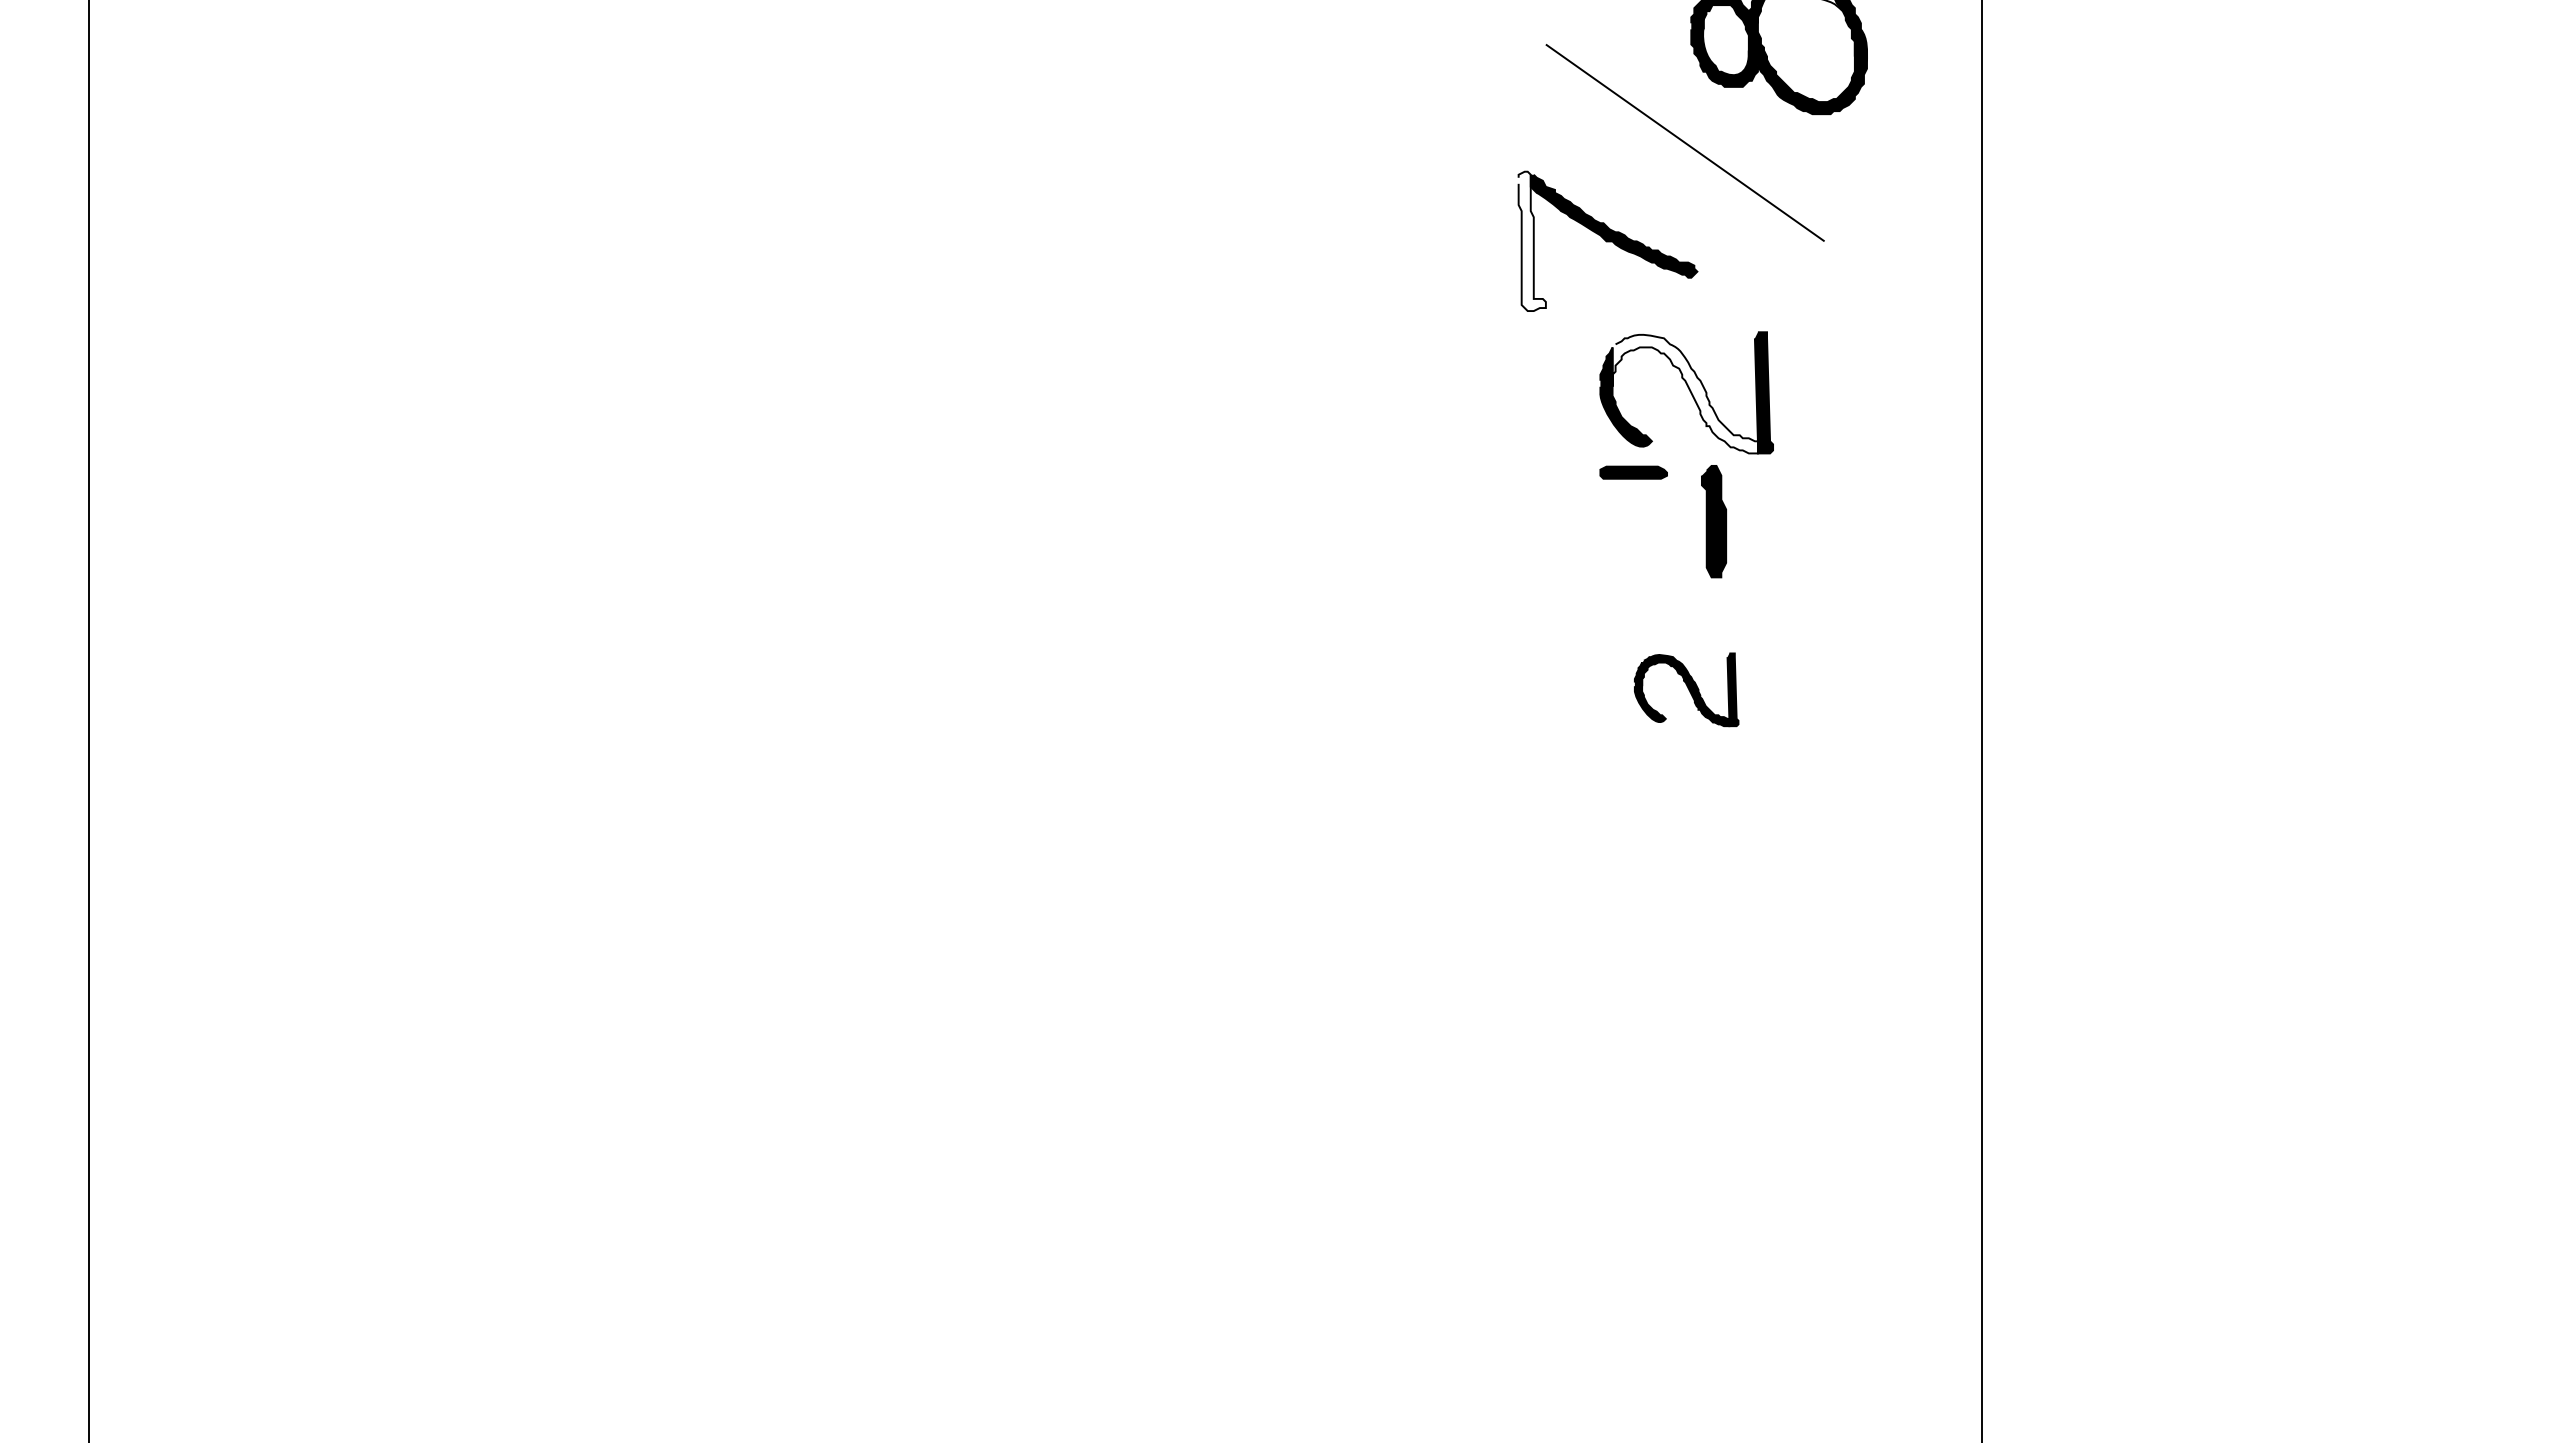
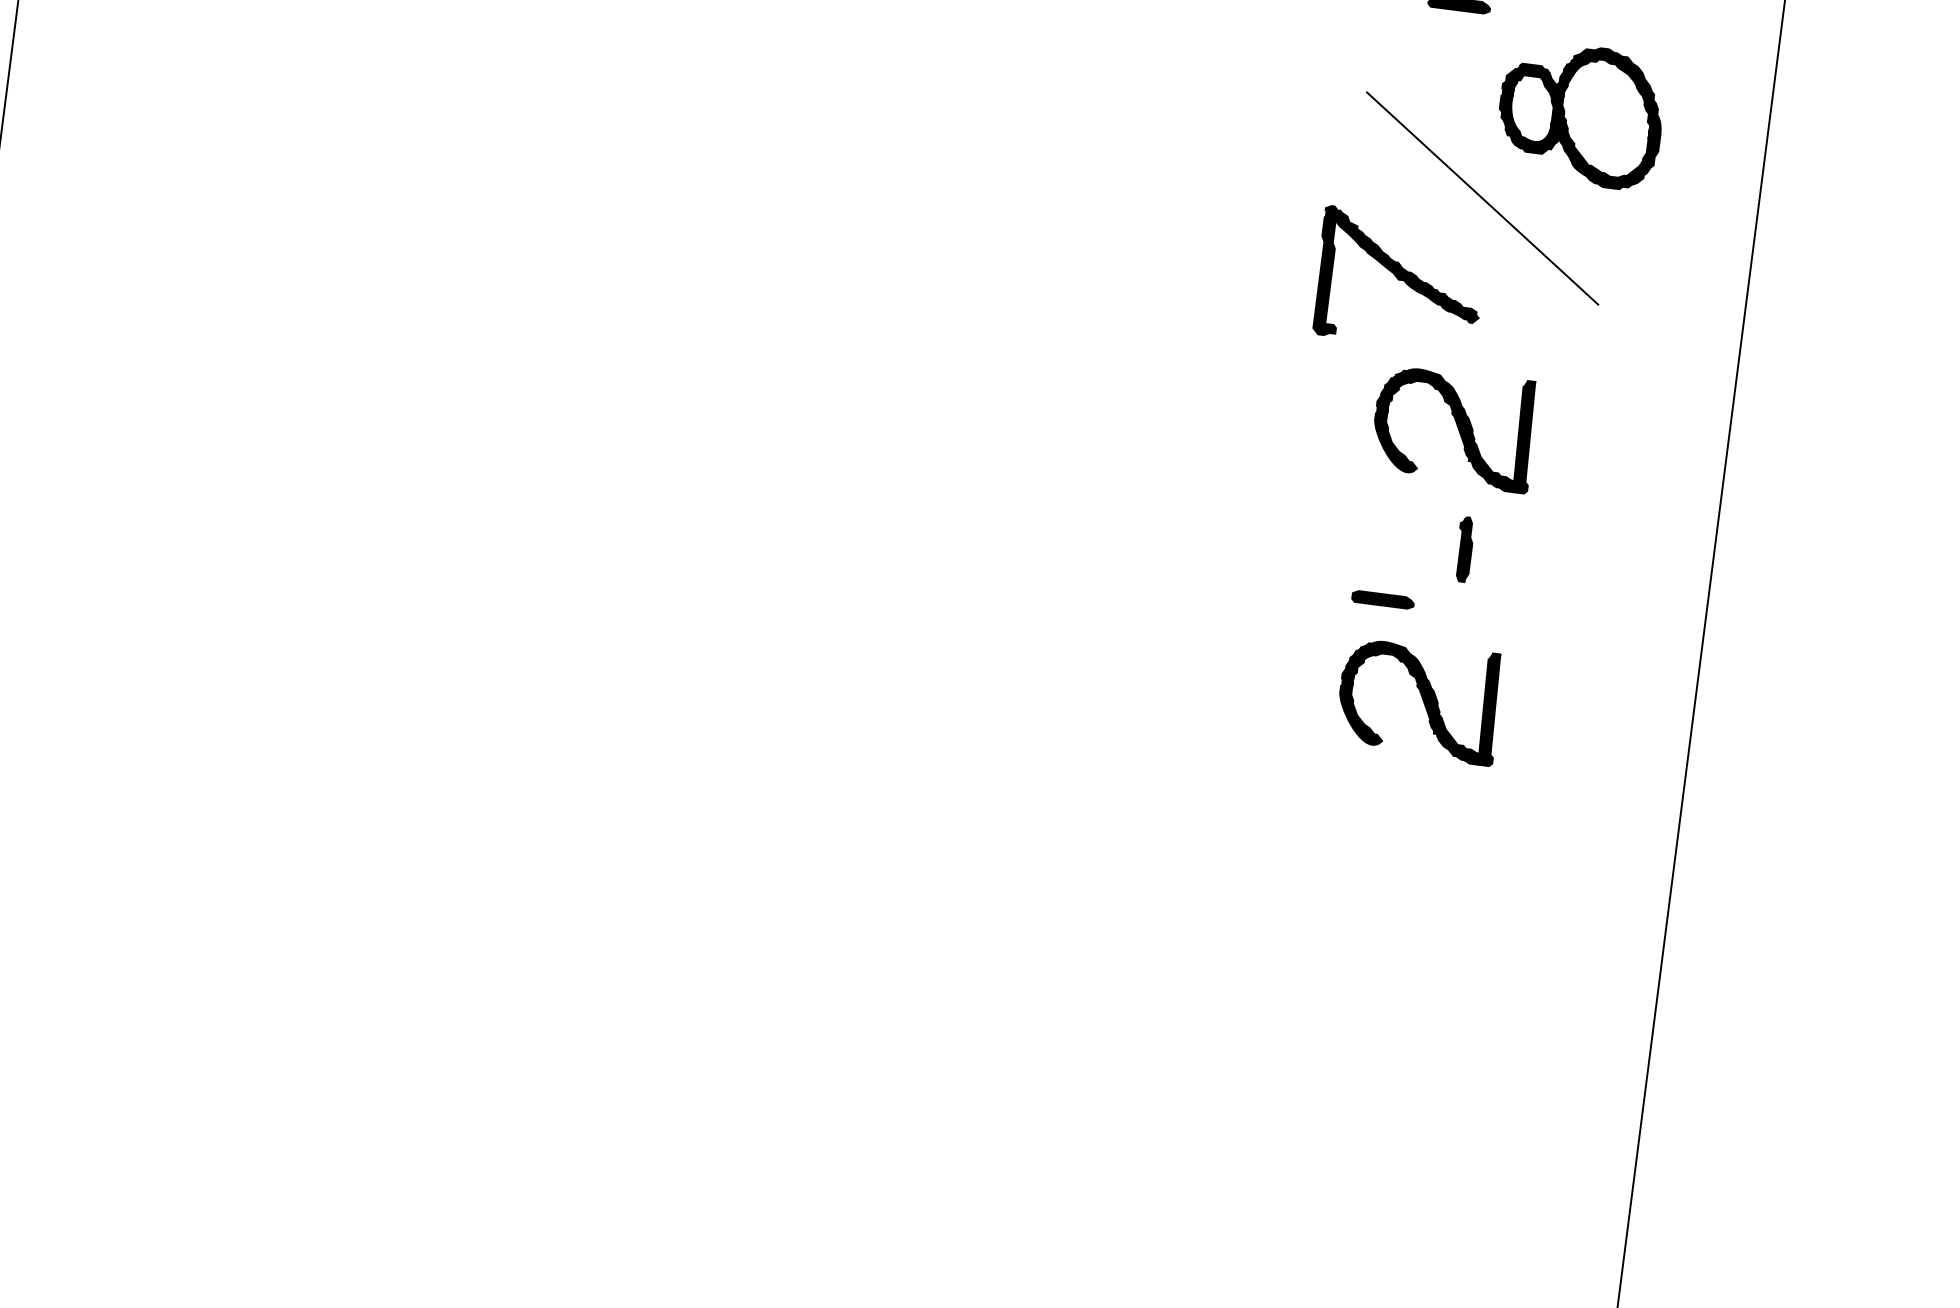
fill: (1531, 241) -> (1329, 270), added
fill: (1684, 394) -> (1452, 429), added
part: (1633, 472) -> (1382, 599), moved
part: (1713, 521) -> (1464, 549), size x0.62
part: (1686, 689) -> (1419, 700), size x1.67

